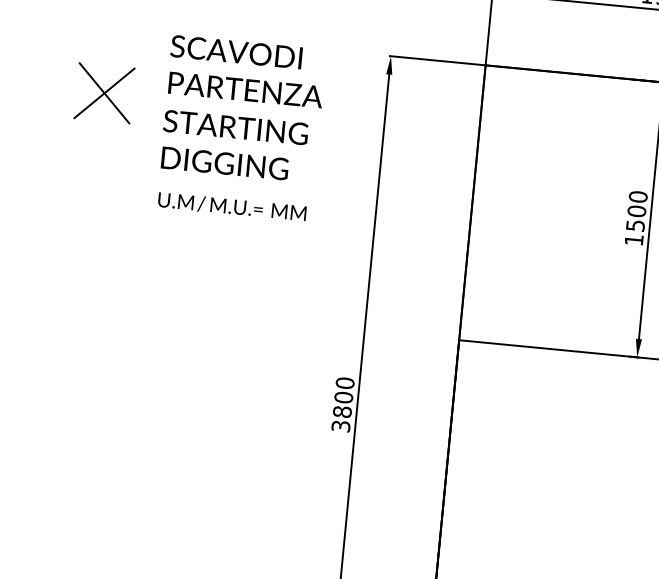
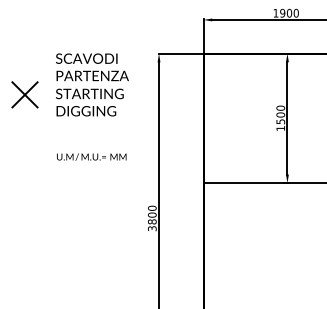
part: (103, 92) -> (24, 94), moved
text: (231, 205) -> (91, 156), moved

